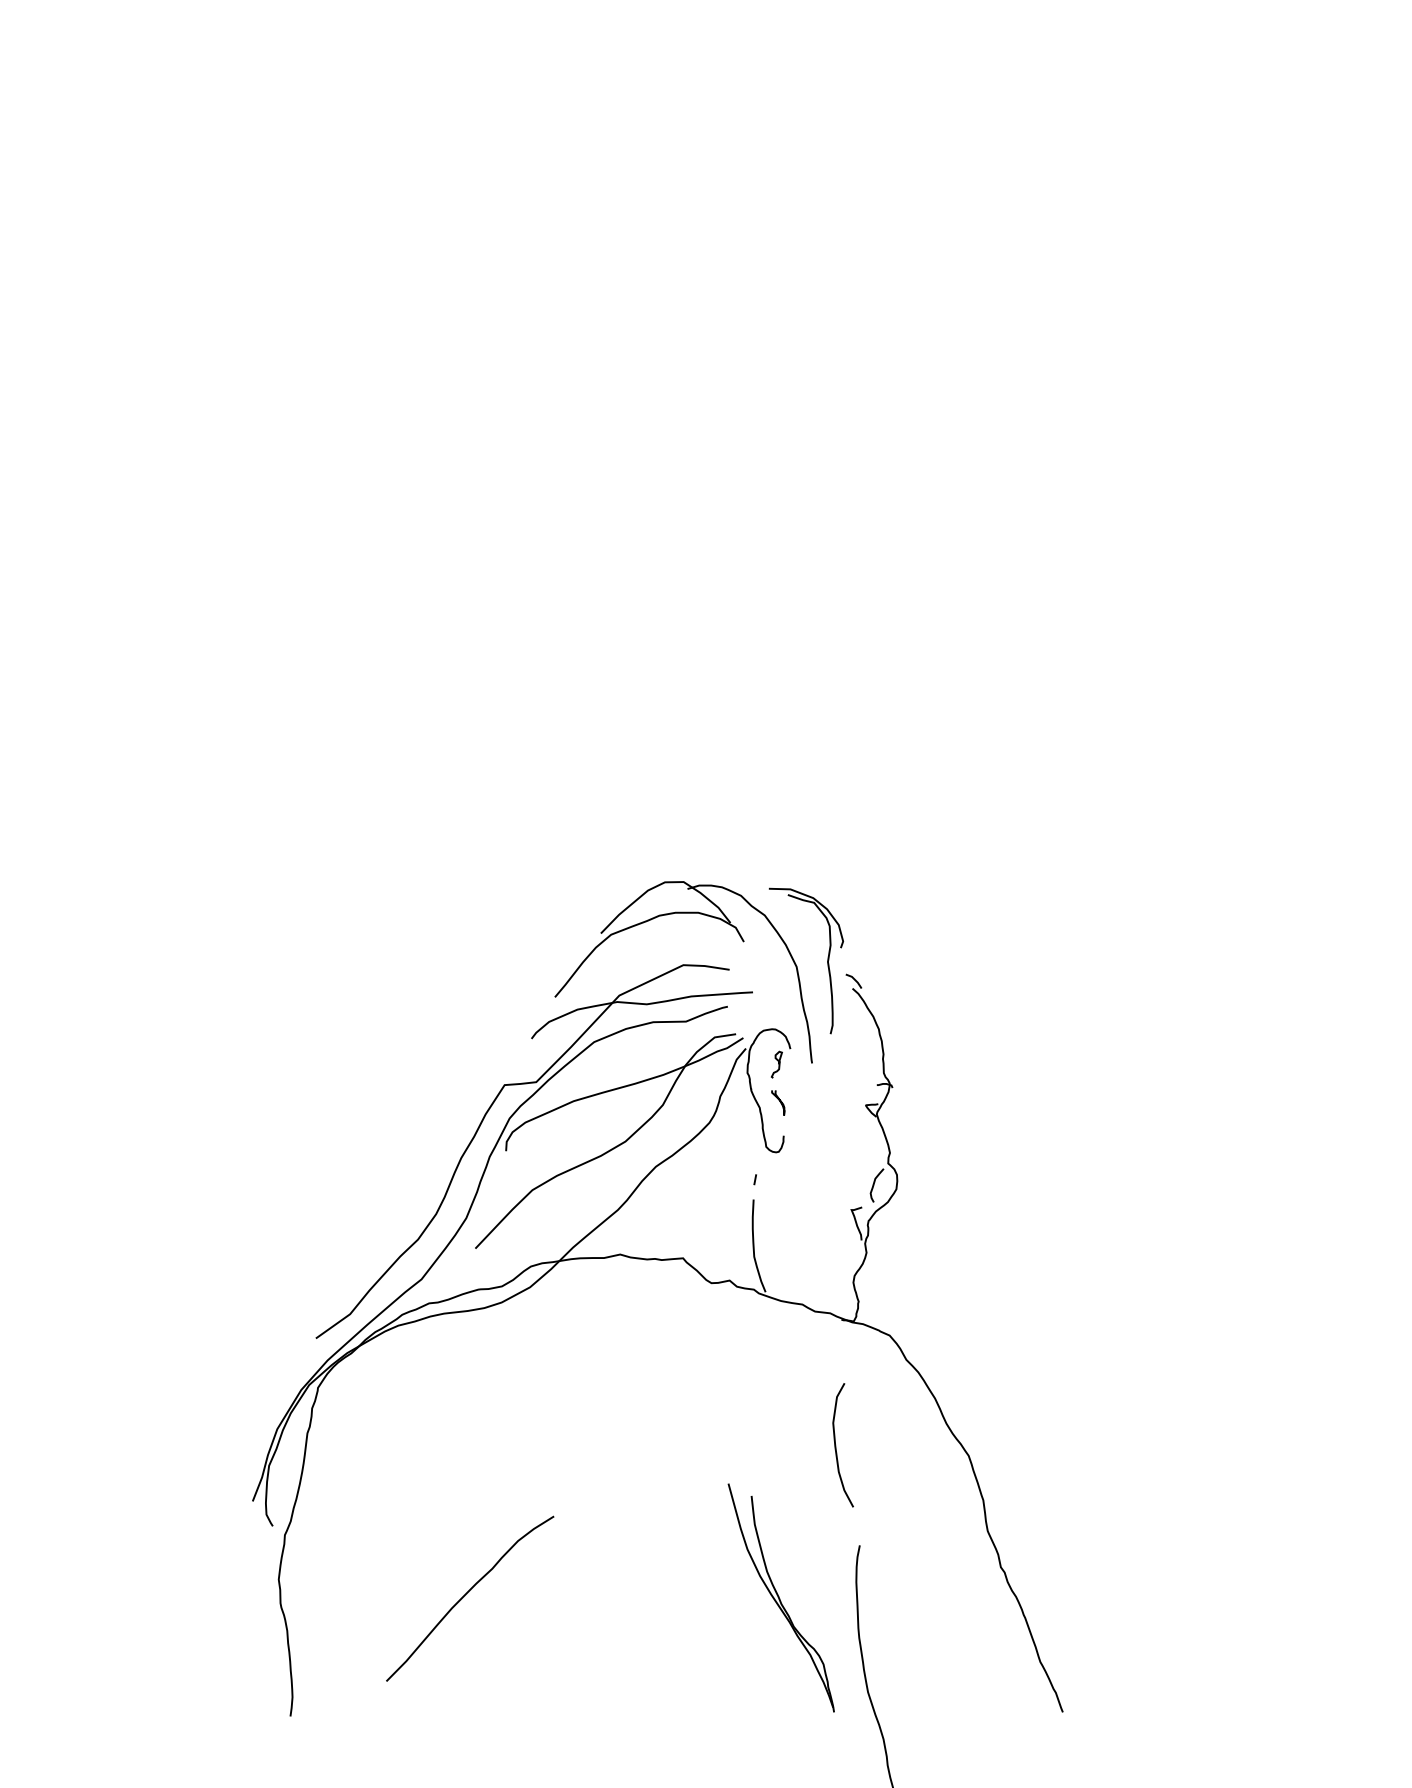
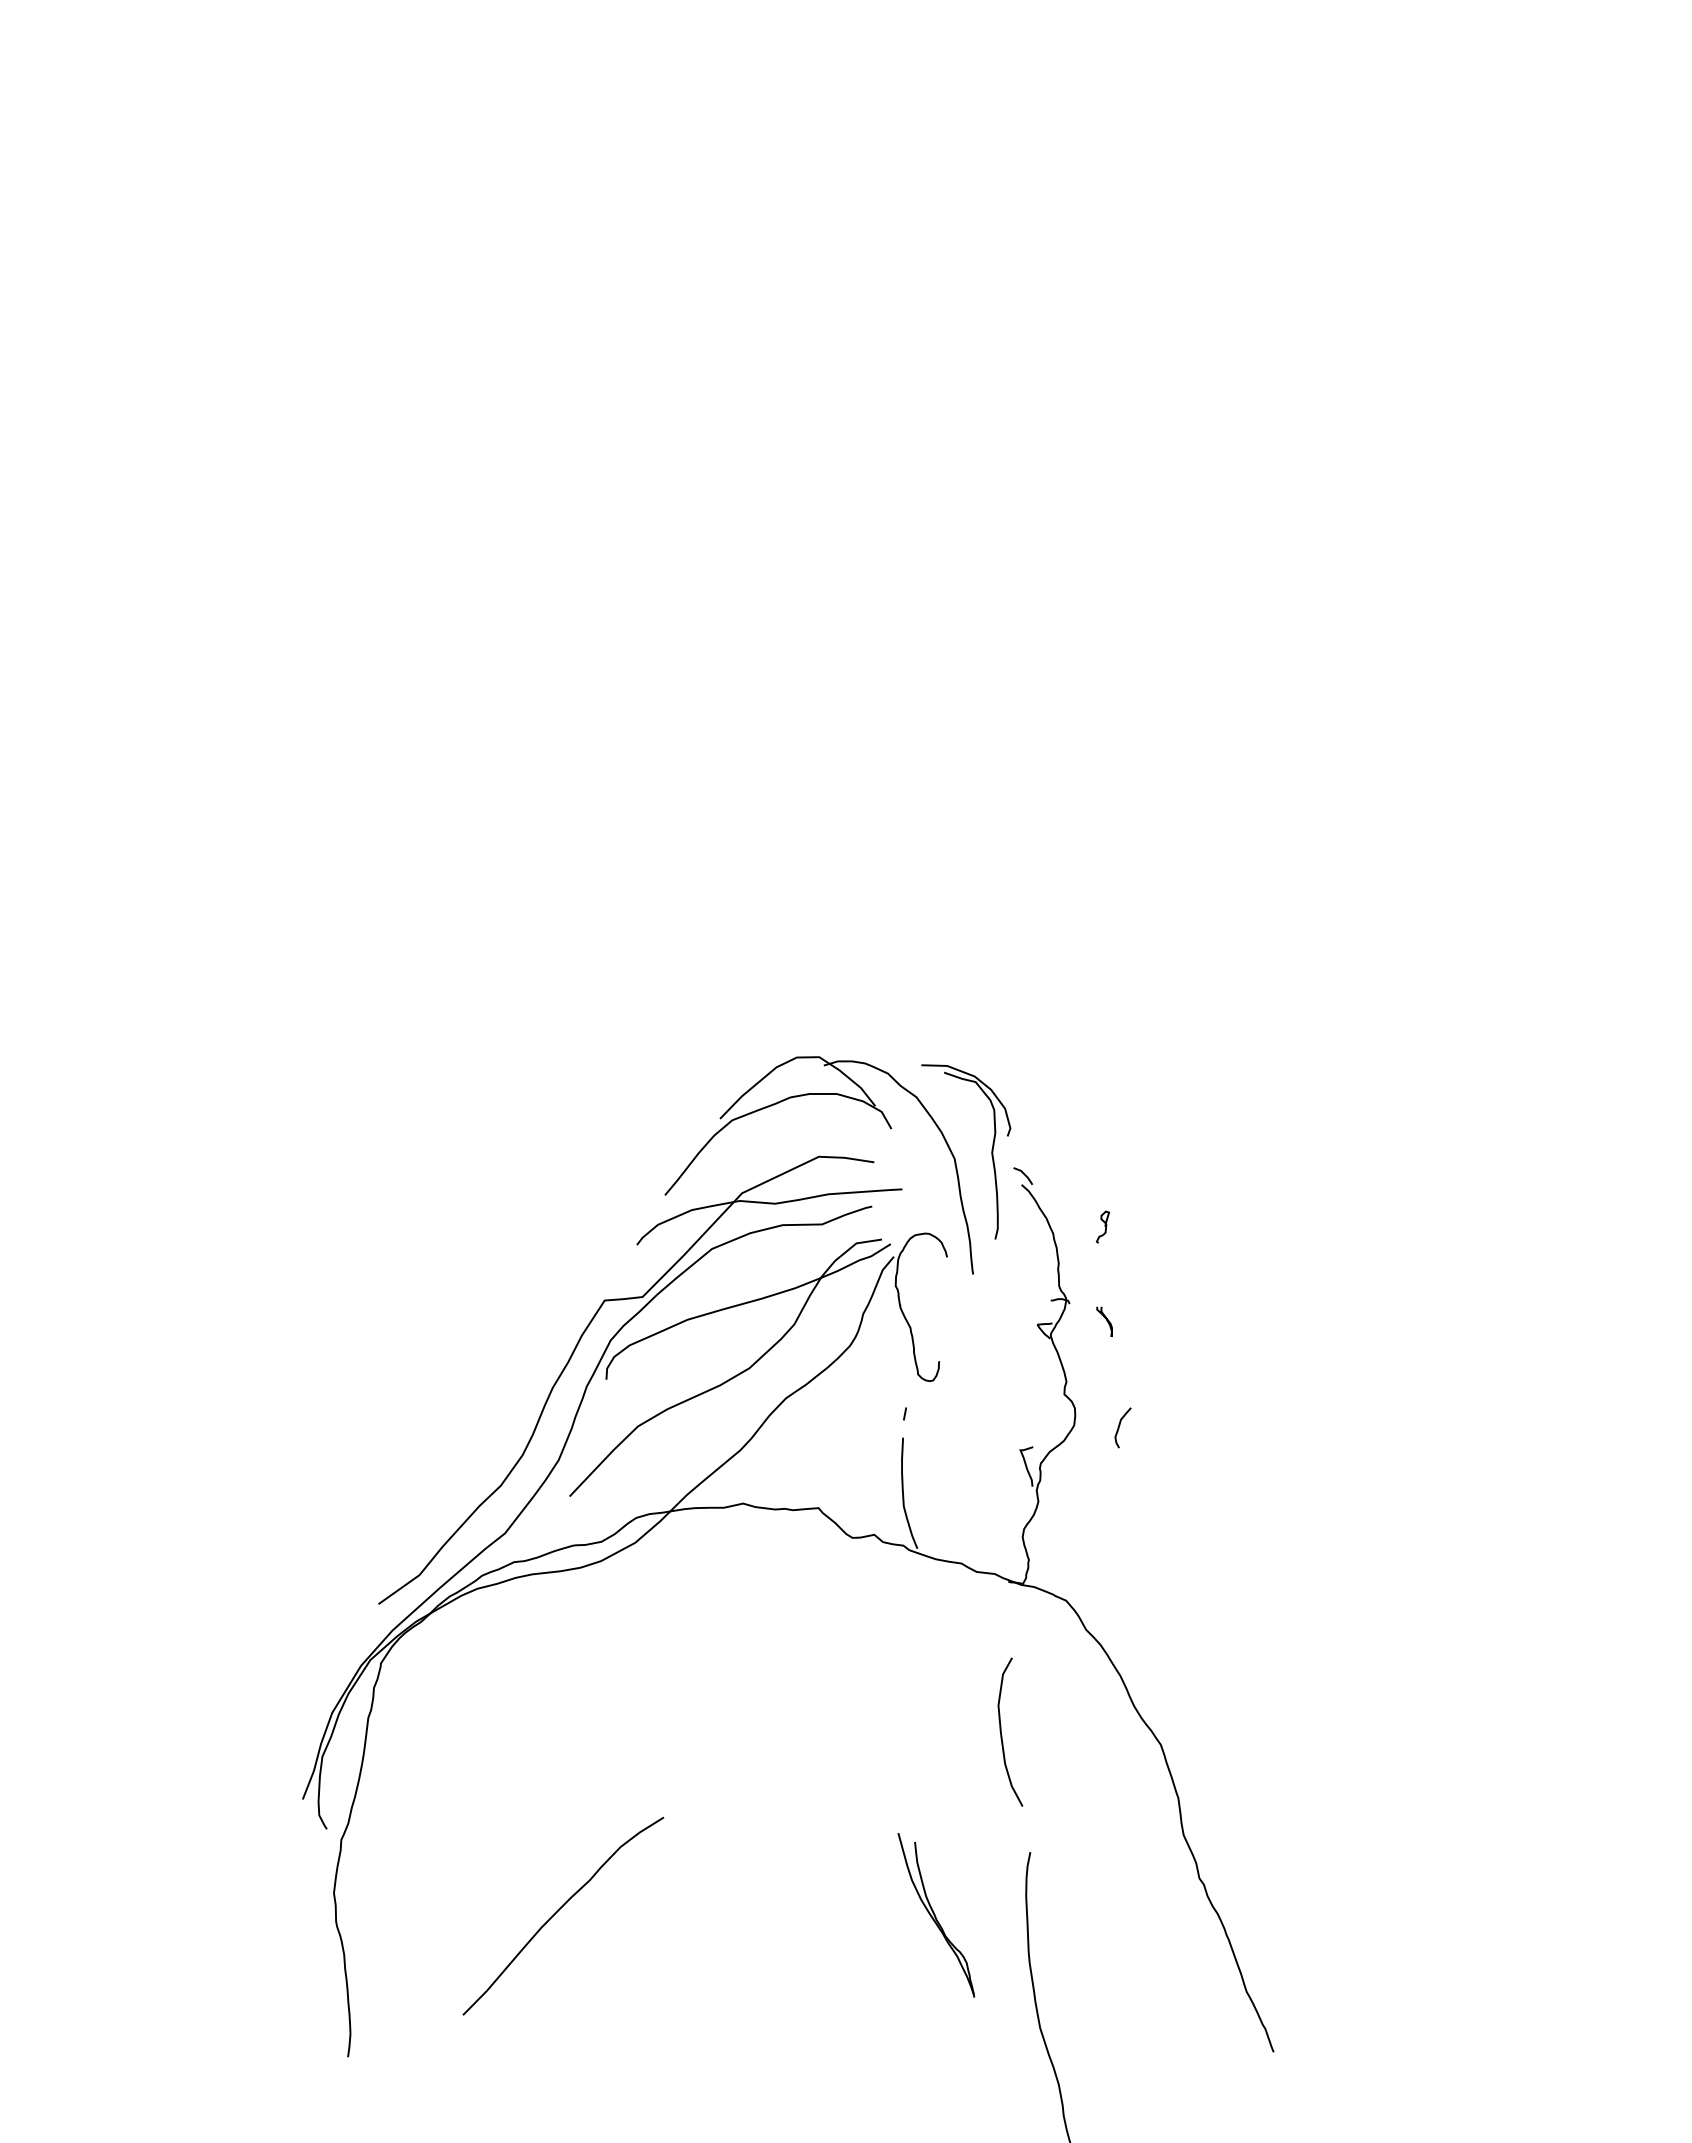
curve: (778, 1064) -> (1104, 1226), moved
curve: (779, 1100) -> (1105, 1319), moved
curve: (874, 1183) -> (1120, 1425), moved
part: (781, 1598) -> (936, 1915), size x0.6

